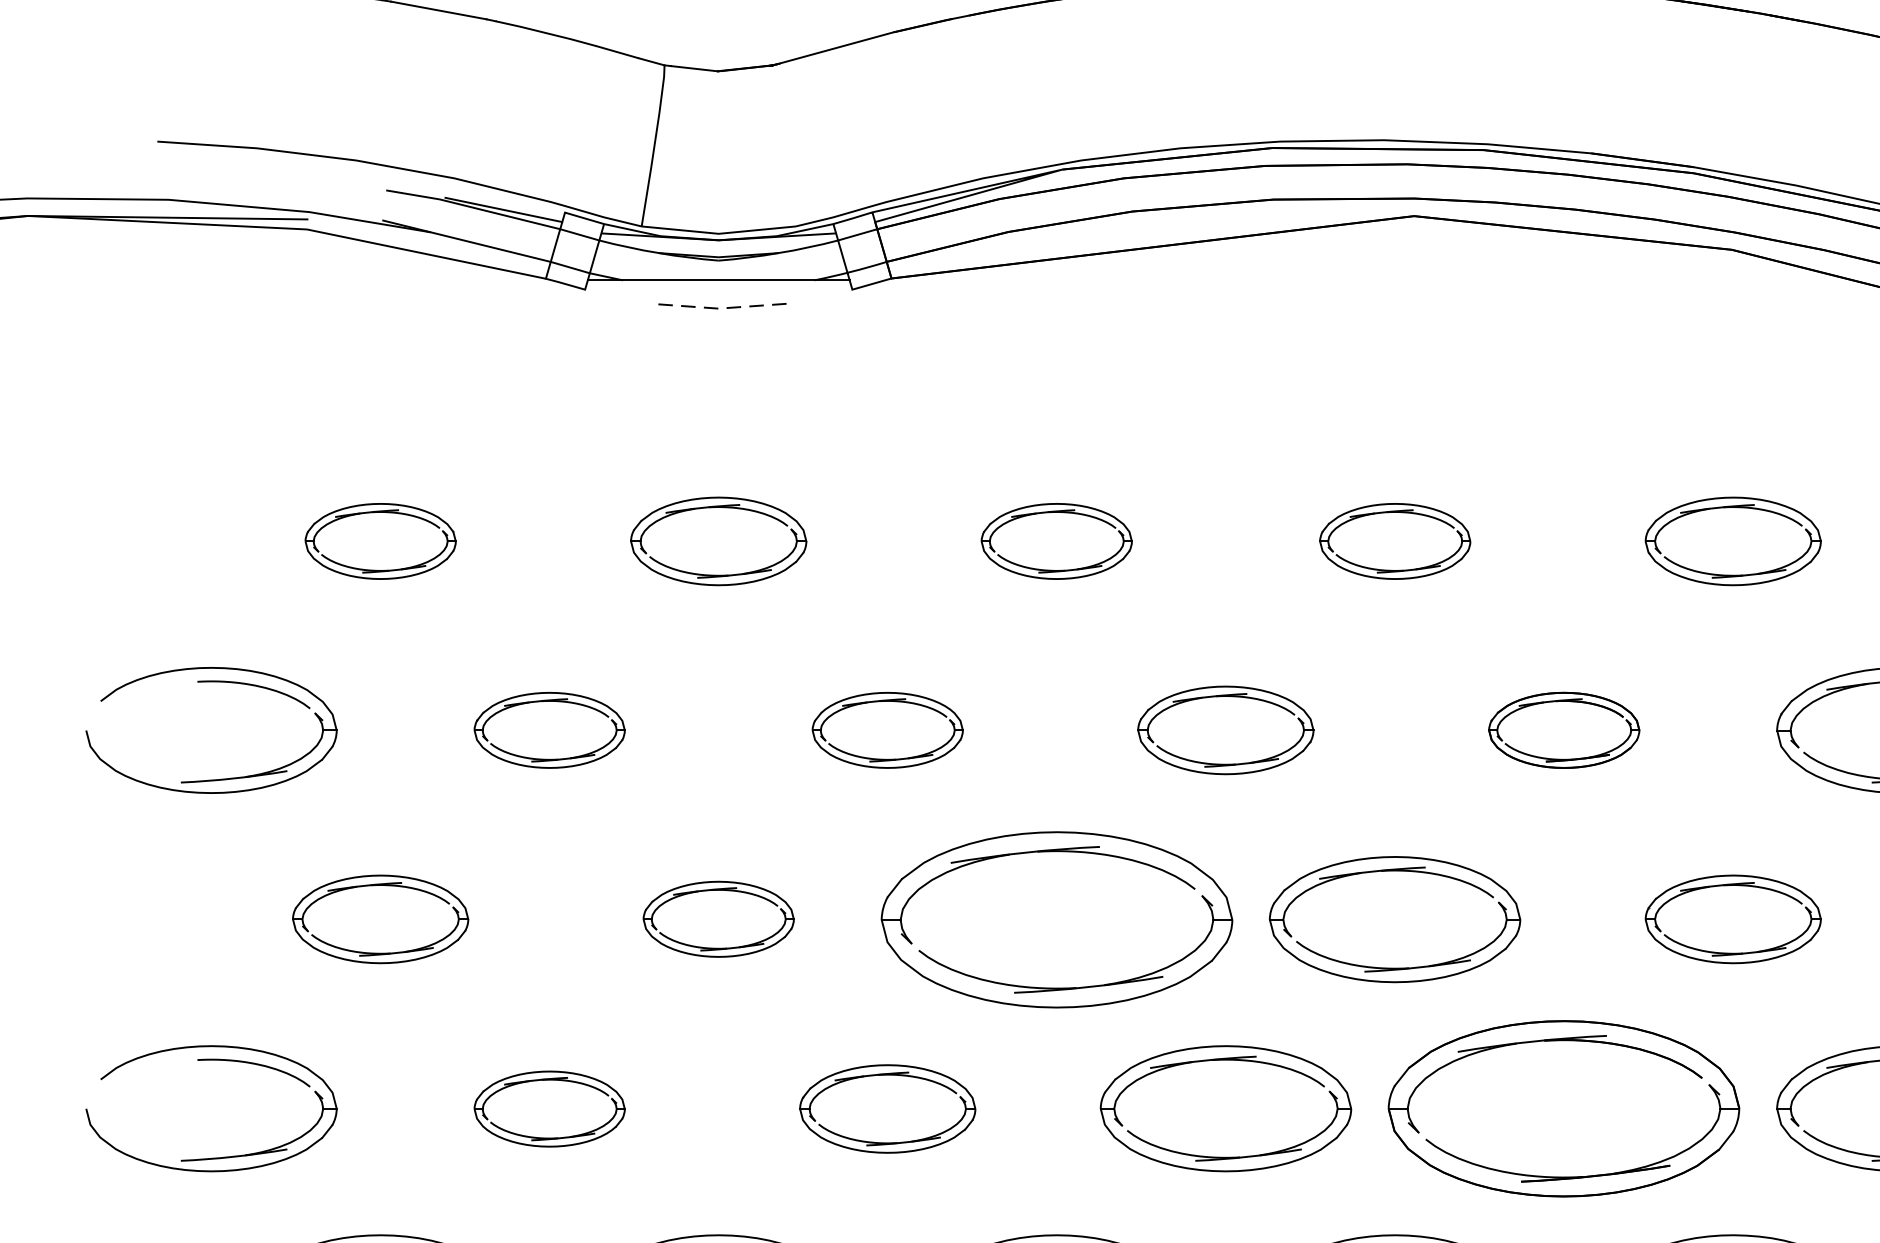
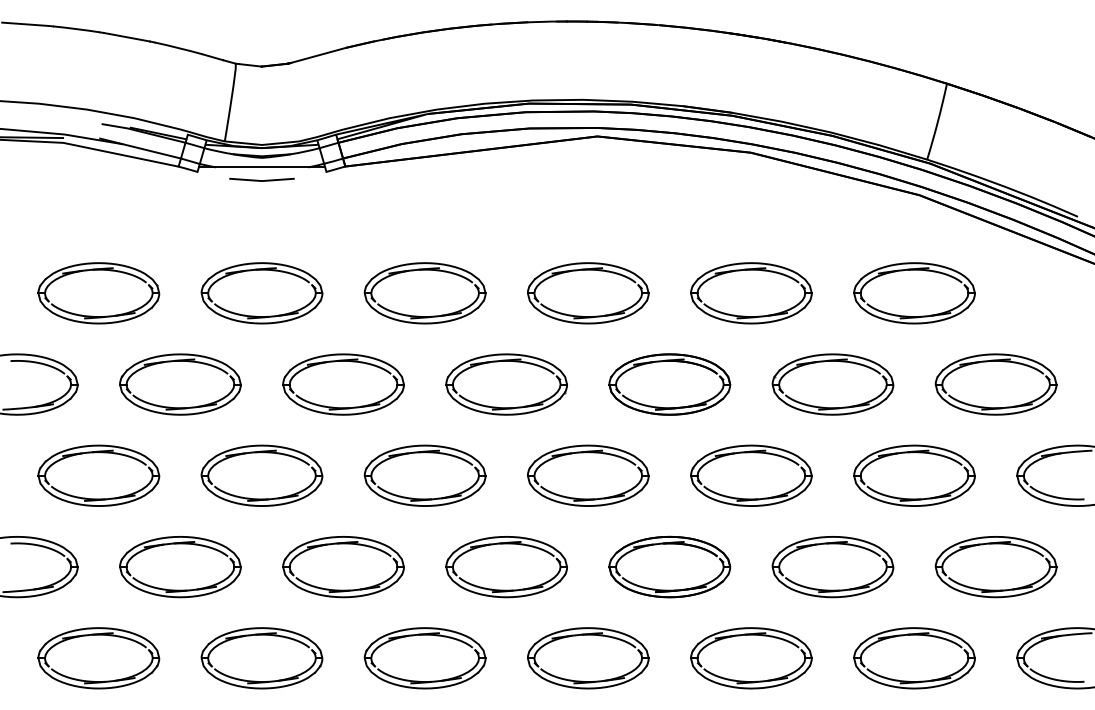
line: (719, 309) -> (262, 181), dashed -> solid
part: (379, 541) -> (98, 293), size x1.67
part: (717, 541) -> (261, 293), size x1.43
part: (1055, 541) -> (424, 293), size x1.67
part: (1395, 541) -> (588, 293), size x1.67
part: (1733, 541) -> (751, 293), size x1.43
part: (549, 730) -> (180, 384), size x1.67
part: (887, 730) -> (343, 384), size x1.67
part: (1225, 730) -> (506, 384), size x1.43
part: (1563, 730) -> (669, 384), size x1.67
part: (379, 918) -> (98, 475), size x1.43
part: (717, 918) -> (261, 475), size x1.67
part: (1055, 918) -> (424, 475), size x0.71
part: (1733, 918) -> (751, 475), size x1.43
part: (1563, 1107) -> (669, 566), size x0.71
part: (549, 1109) -> (180, 567), size x1.67
part: (887, 1109) -> (343, 567), size x1.43

